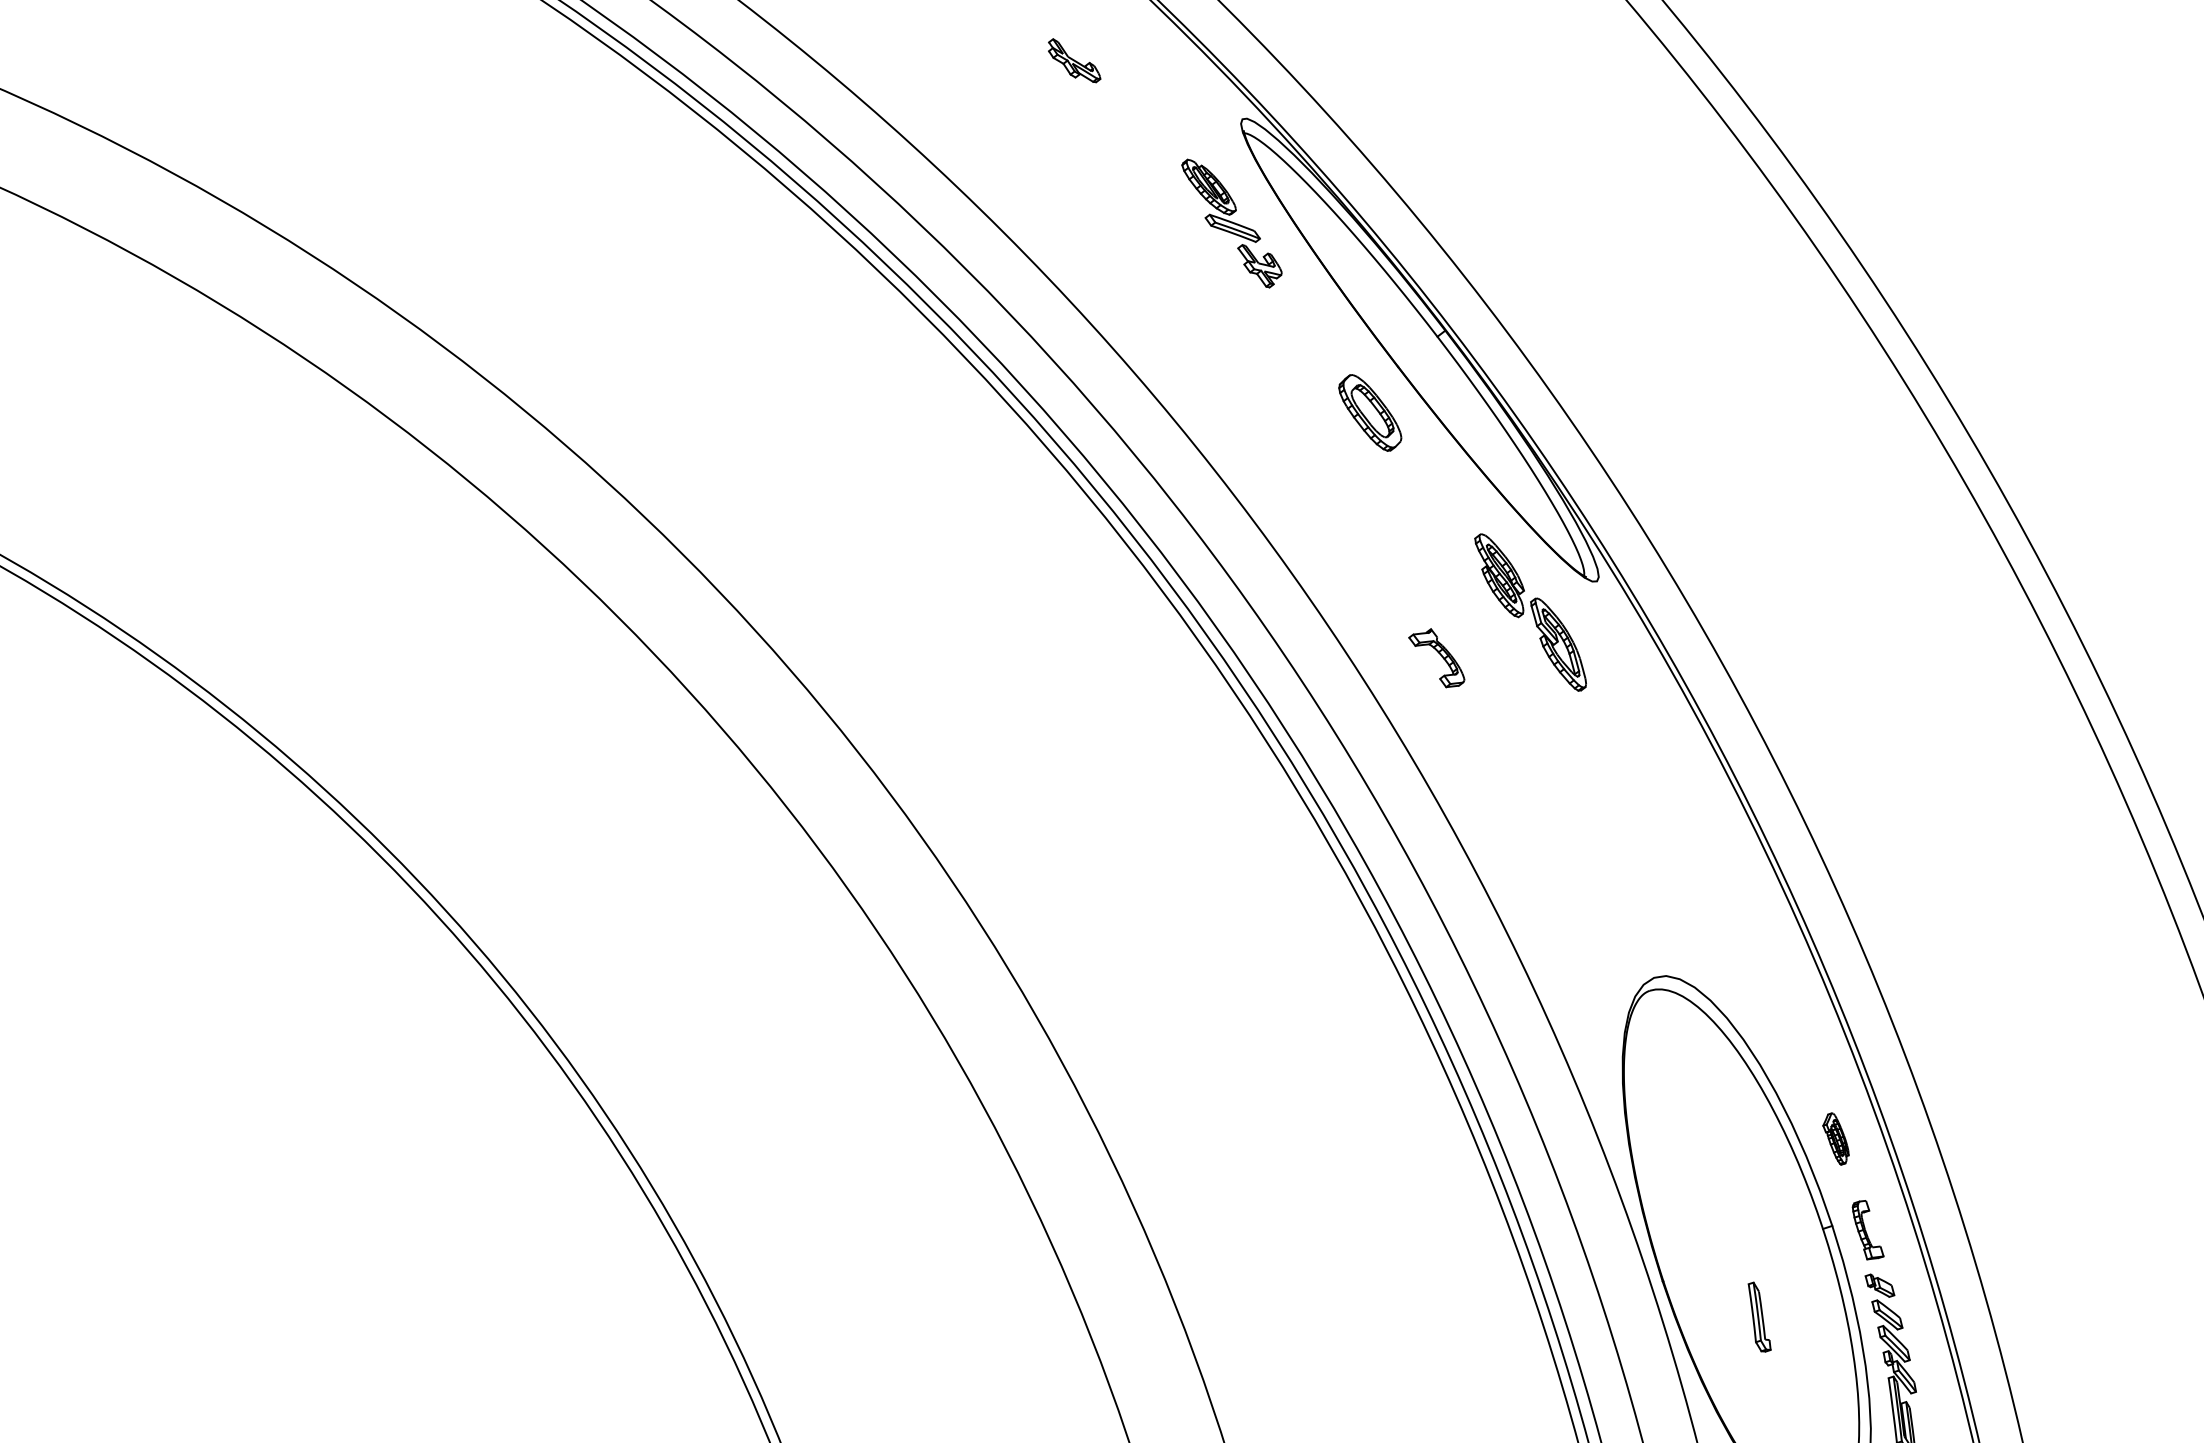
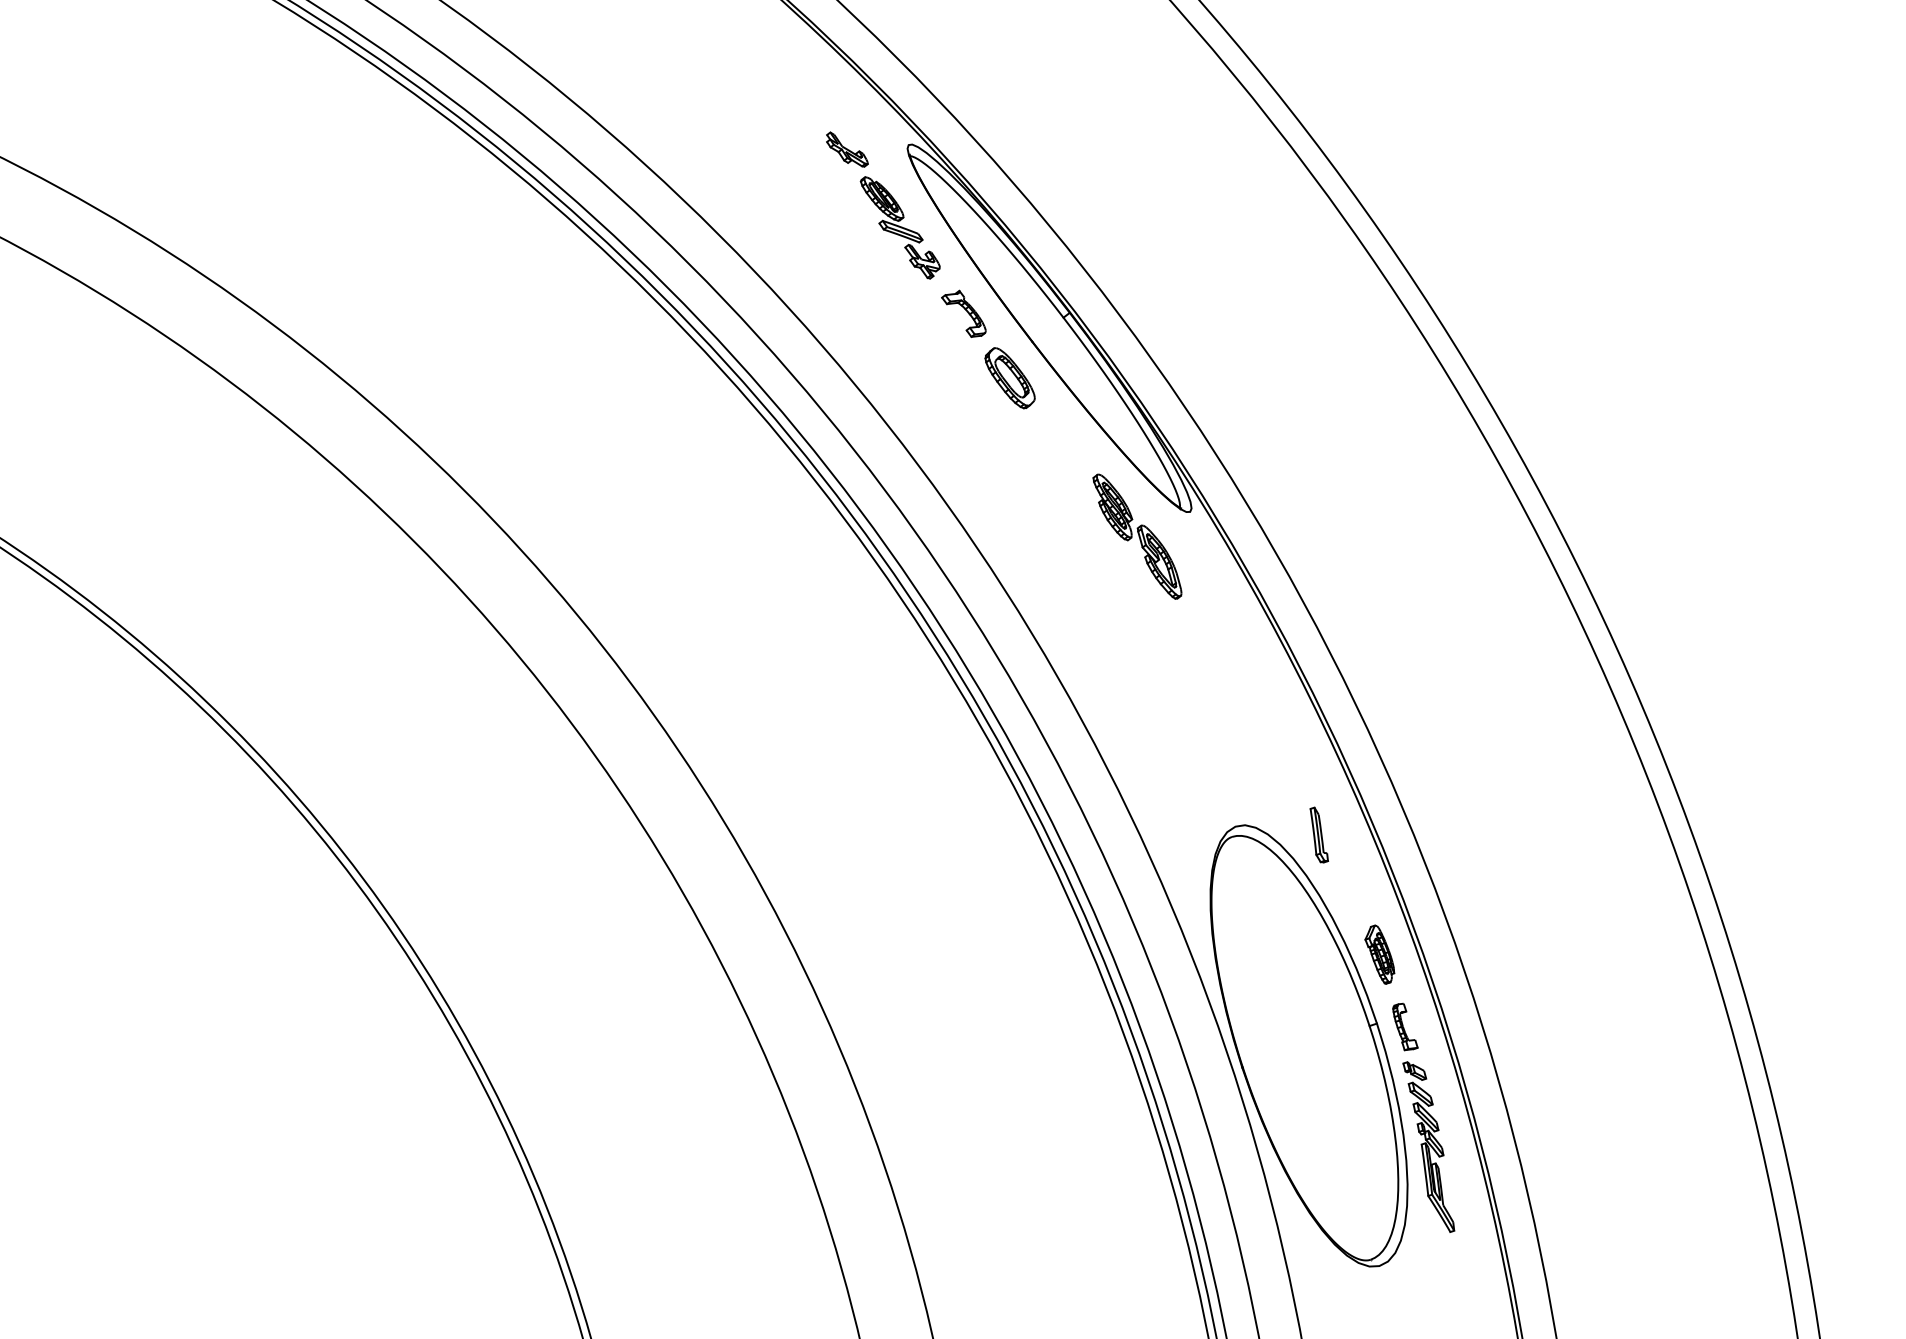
part: (1074, 60) -> (847, 149), moved
part: (1436, 657) -> (963, 313), moved
part: (1835, 1138) -> (1379, 954), size x1.43
part: (1759, 1316) -> (1319, 834), moved

